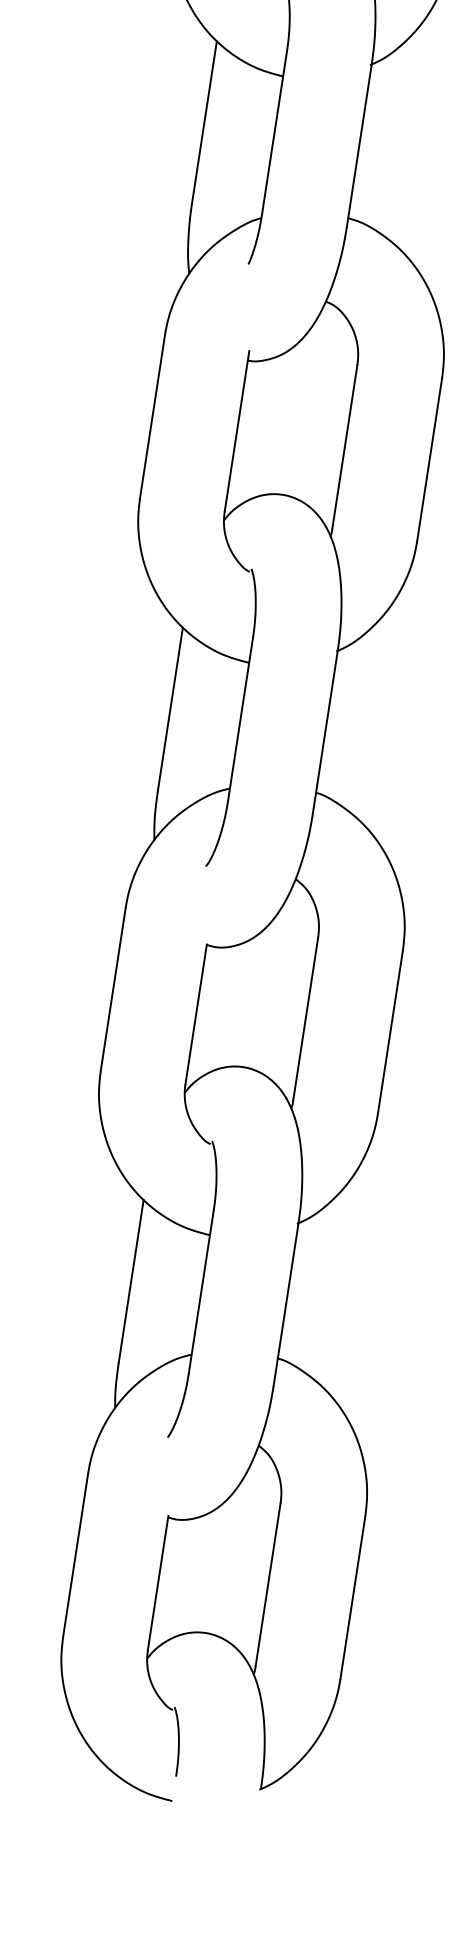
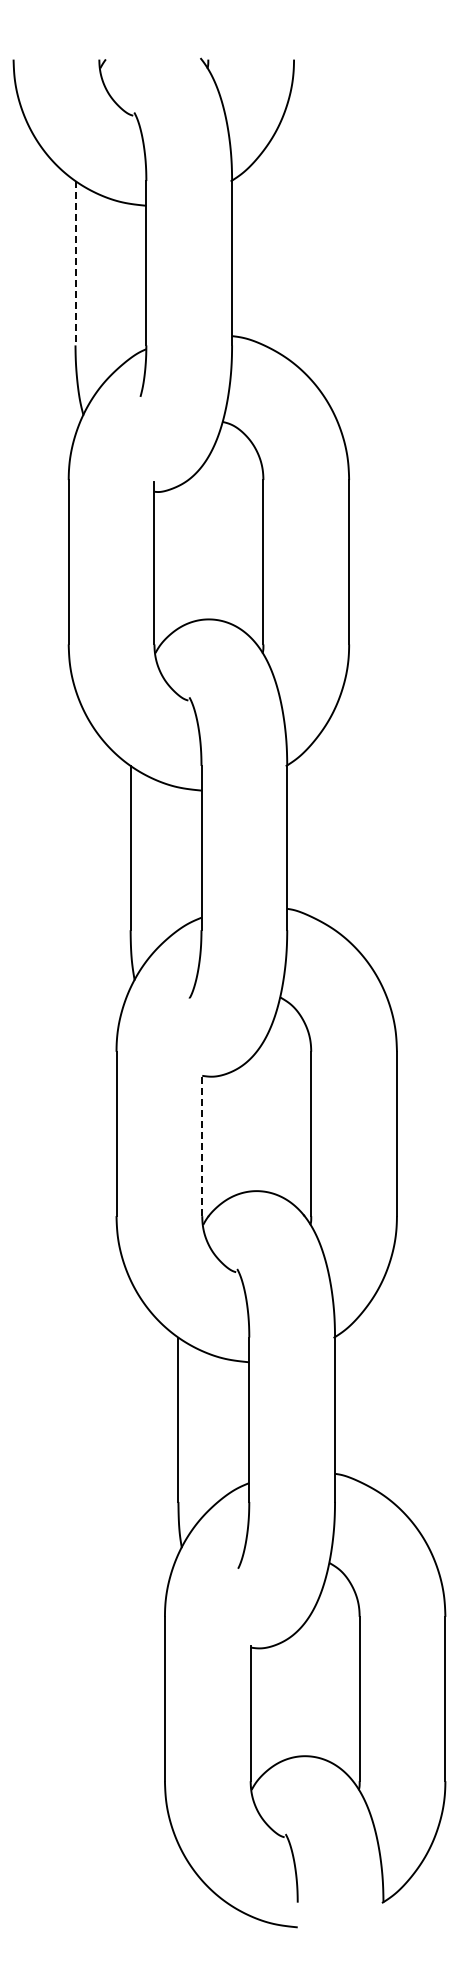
line: (204, 122) -> (75, 263), solid -> dashed
line: (196, 1013) -> (202, 1145), solid -> dashed

